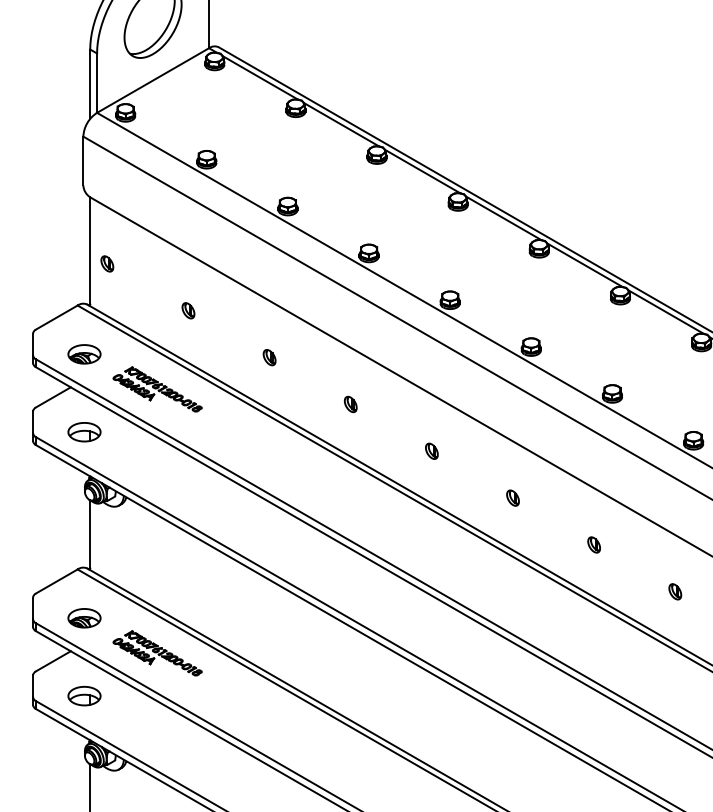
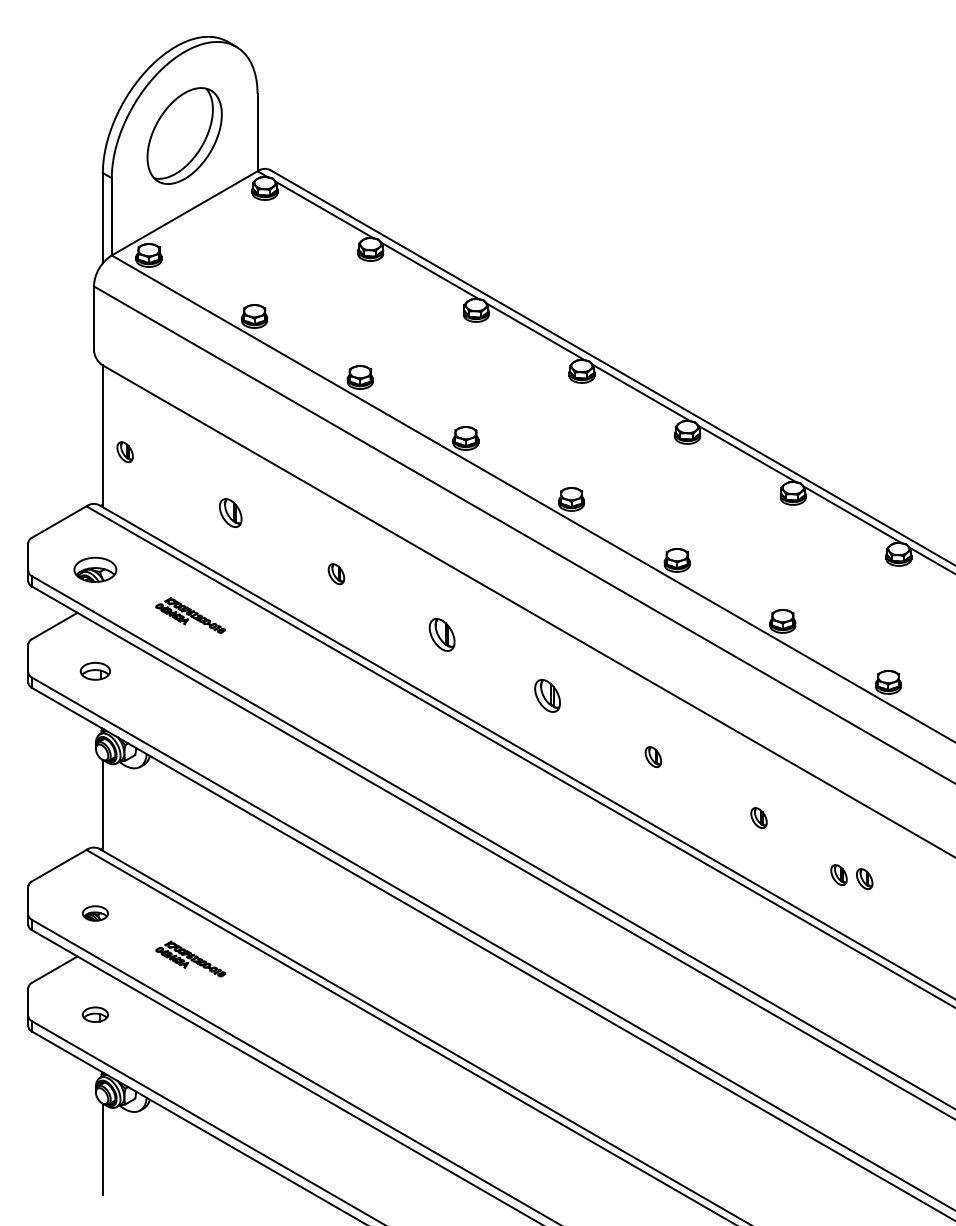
part: (188, 311) -> (230, 513), size x1.4
part: (157, 389) -> (190, 615), size x0.6
part: (350, 404) -> (441, 635), size x1.6
part: (84, 432) -> (95, 671), size x0.7
part: (431, 451) -> (547, 696), size x1.6
part: (655, 588) -> (838, 874), added
part: (84, 618) -> (95, 913), size x0.6
part: (157, 652) -> (190, 958), size x0.6
part: (84, 695) -> (95, 1014), size x0.6

